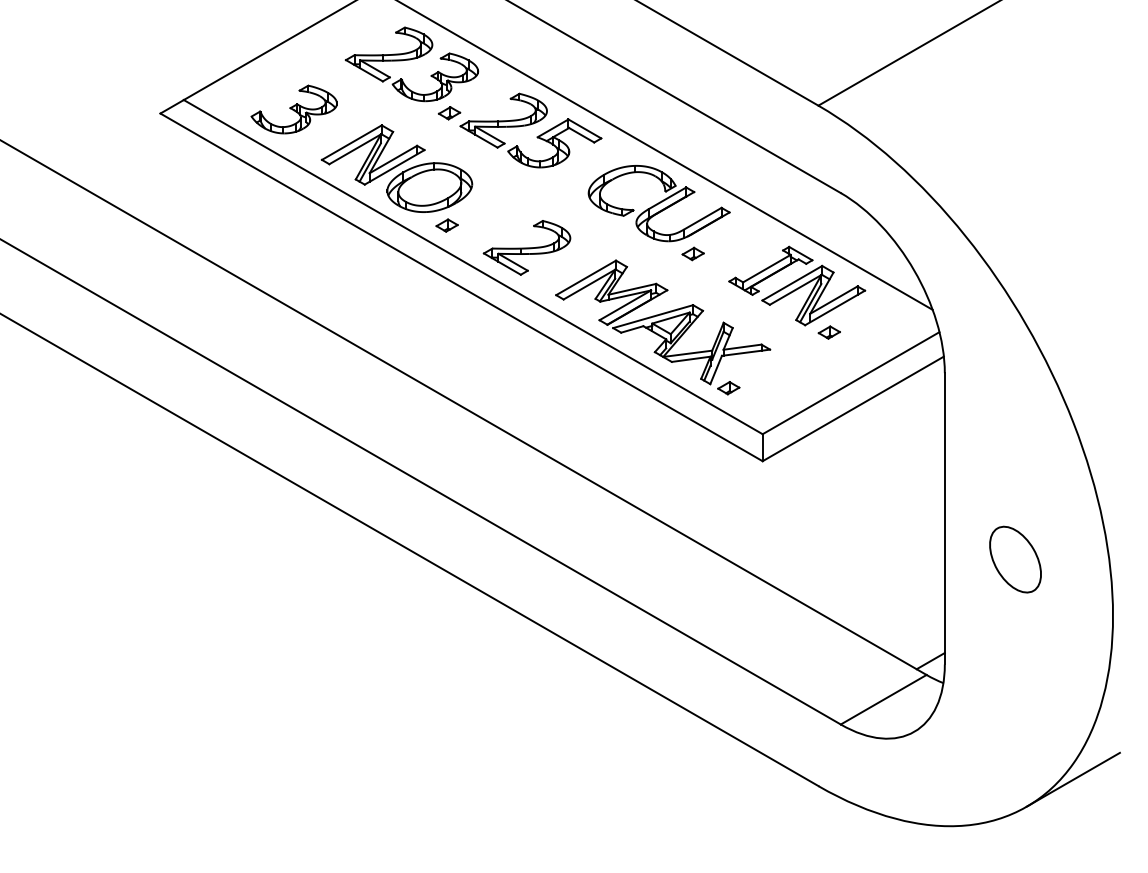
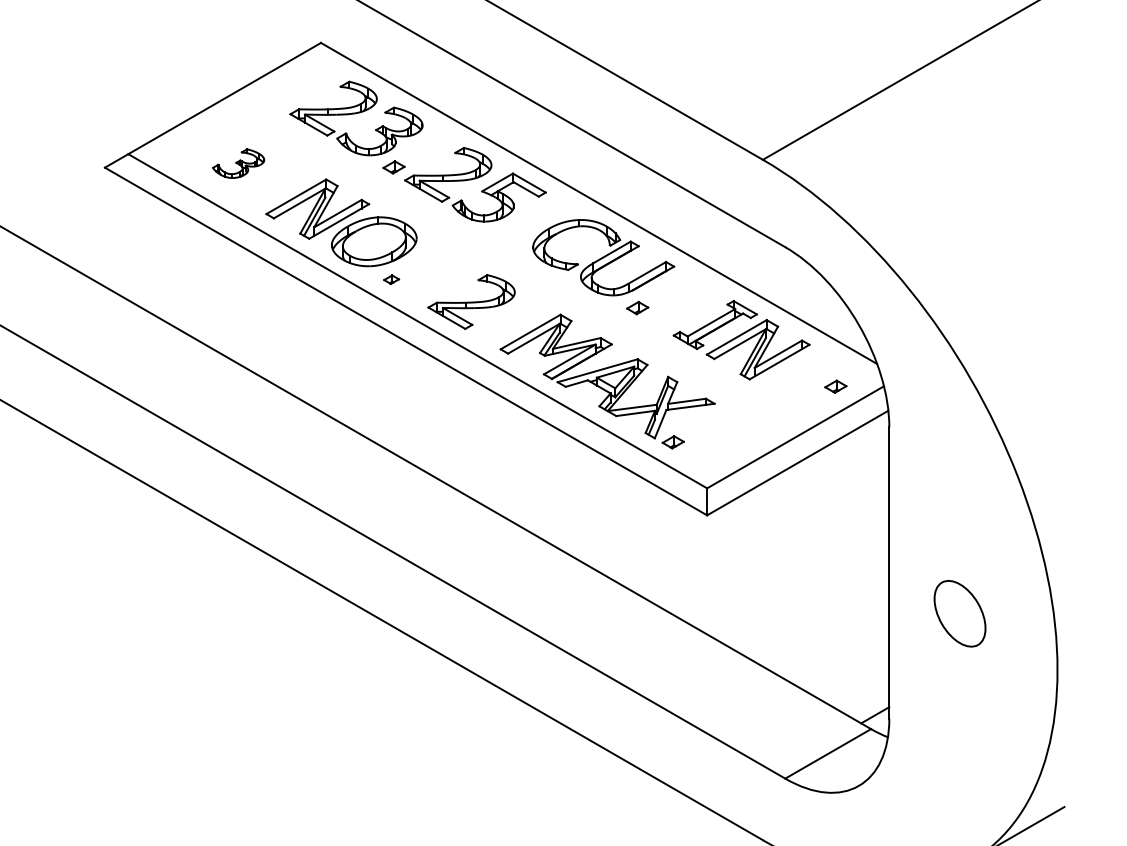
part: (293, 109) -> (238, 163), size x0.6
part: (446, 225) -> (391, 279), size x0.7
part: (828, 332) -> (835, 386), moved

